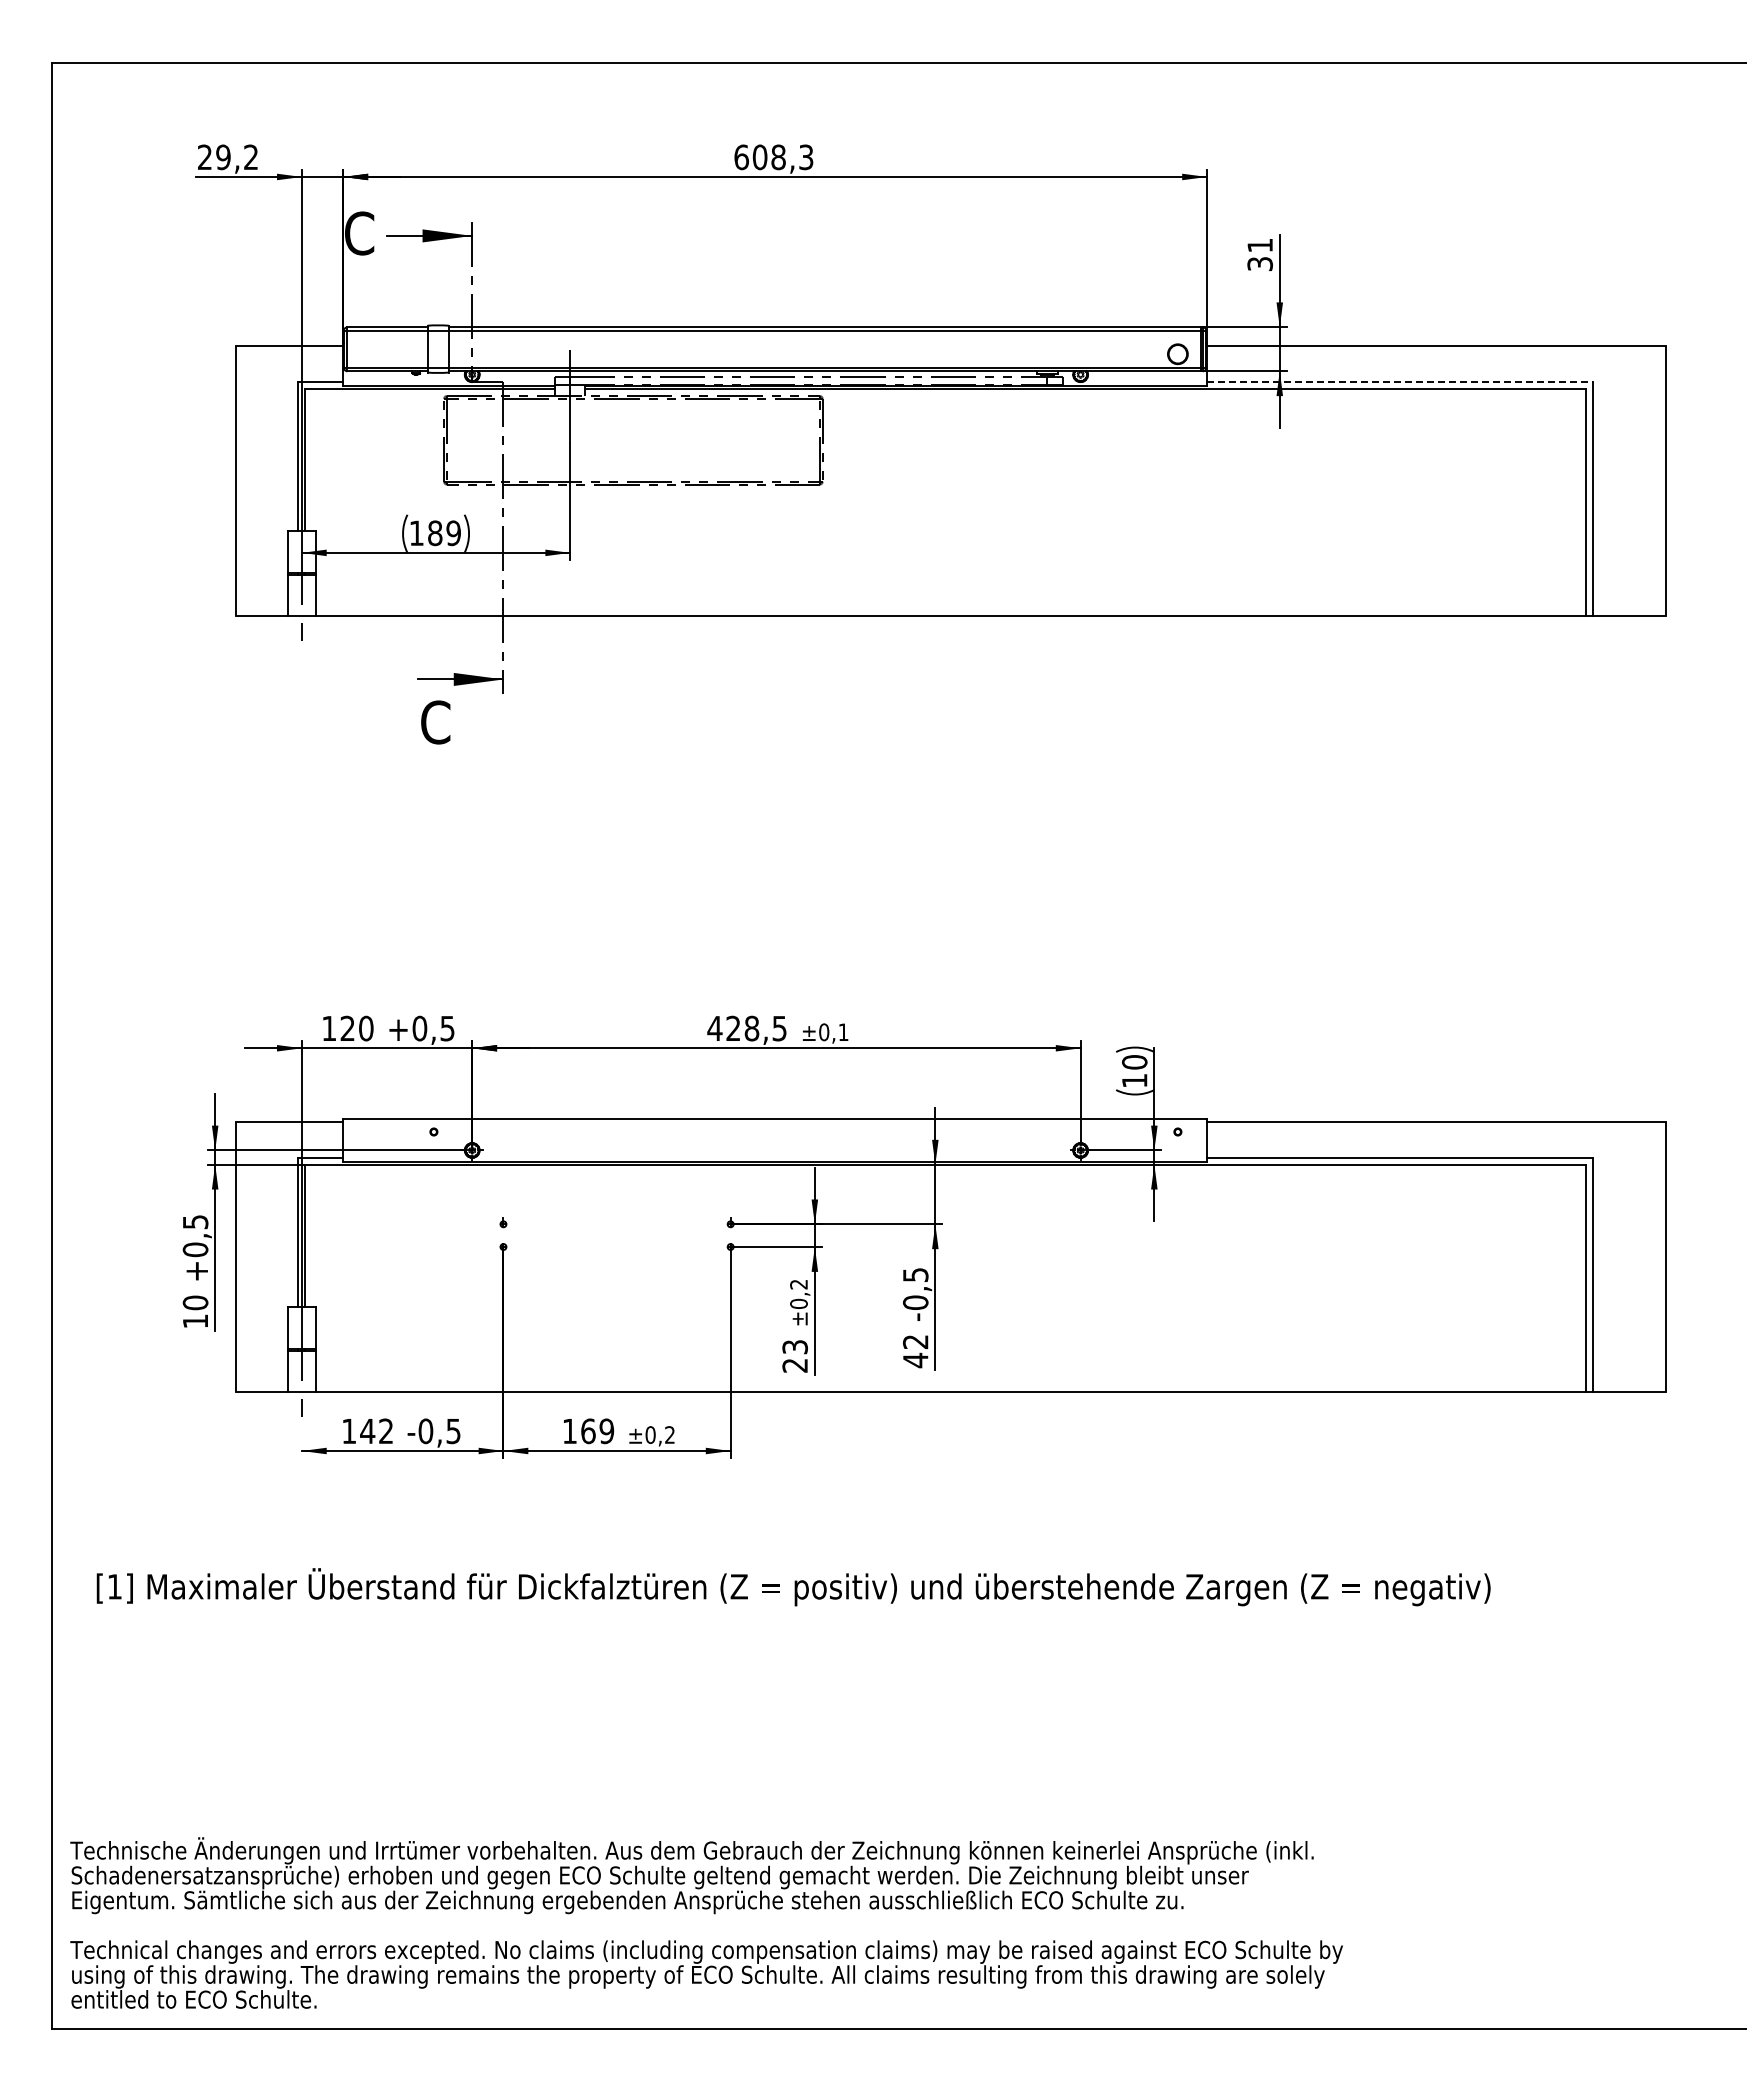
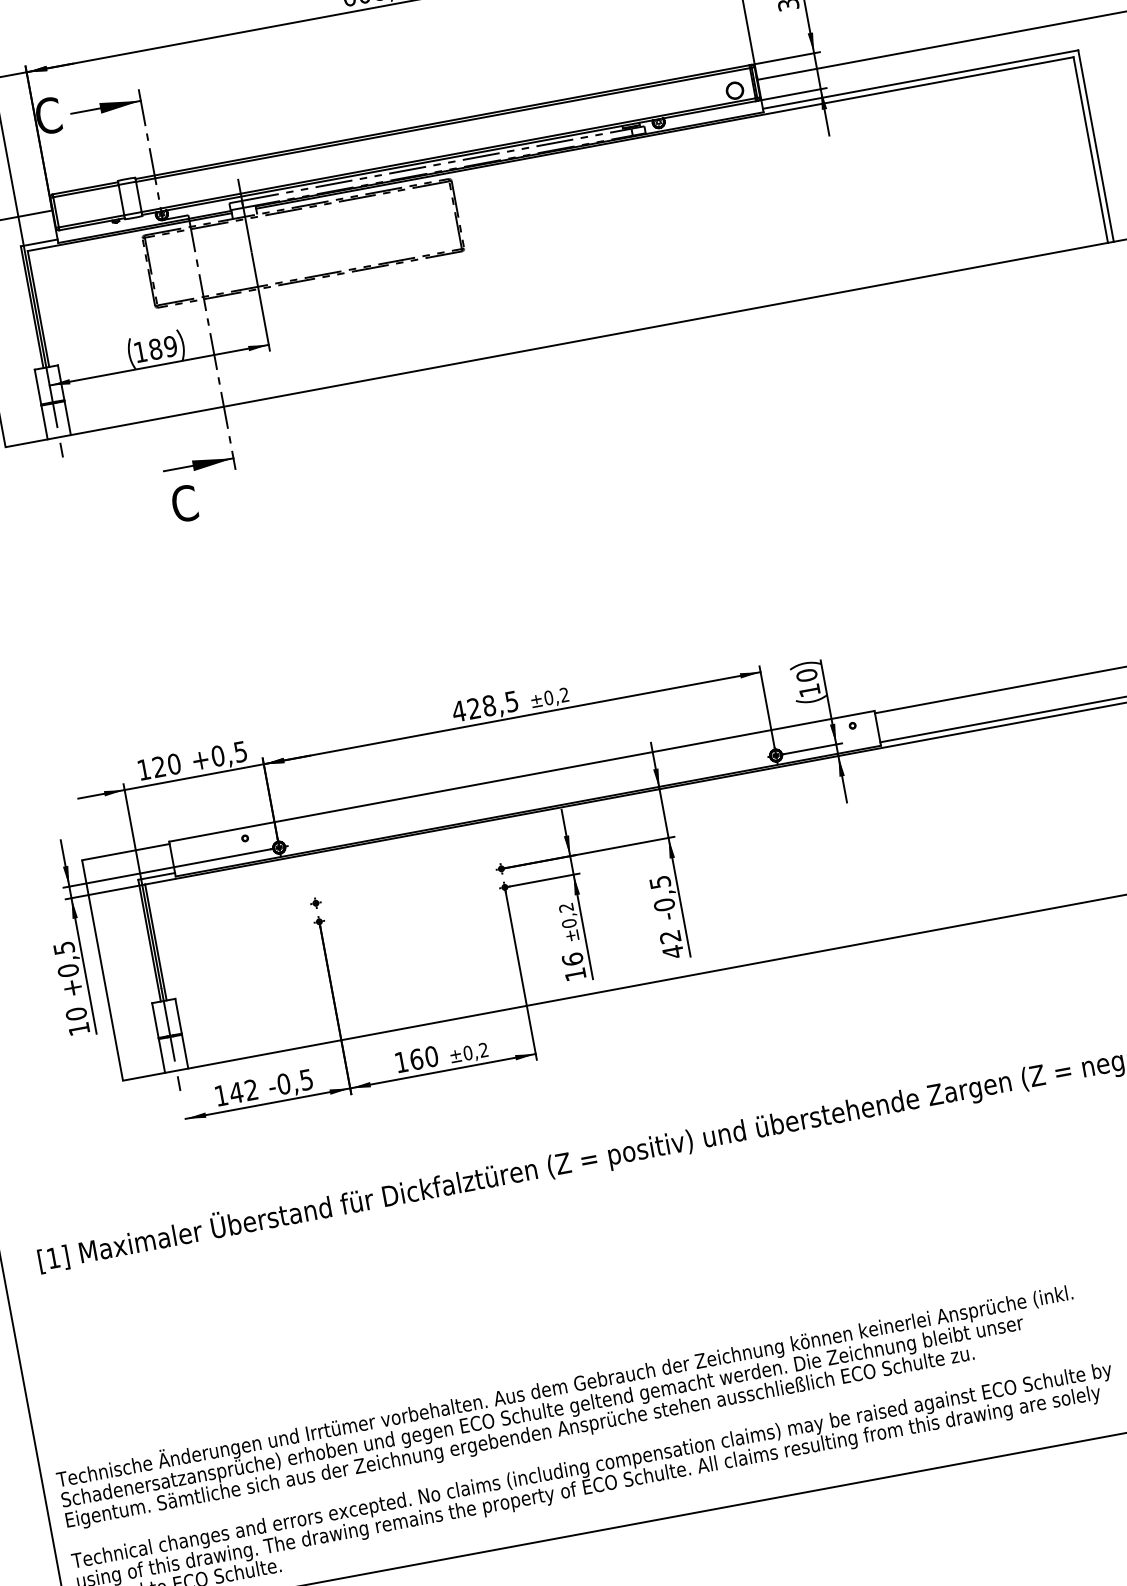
line: (1400, 381) -> (920, 79), dashed -> solid
text: (843, 1031) -> (564, 694), ±0,1 -> ±0,2
text: (794, 1355) -> (573, 966), 23 -> 16
text: (606, 1431) -> (431, 1056), 169 -> 160

